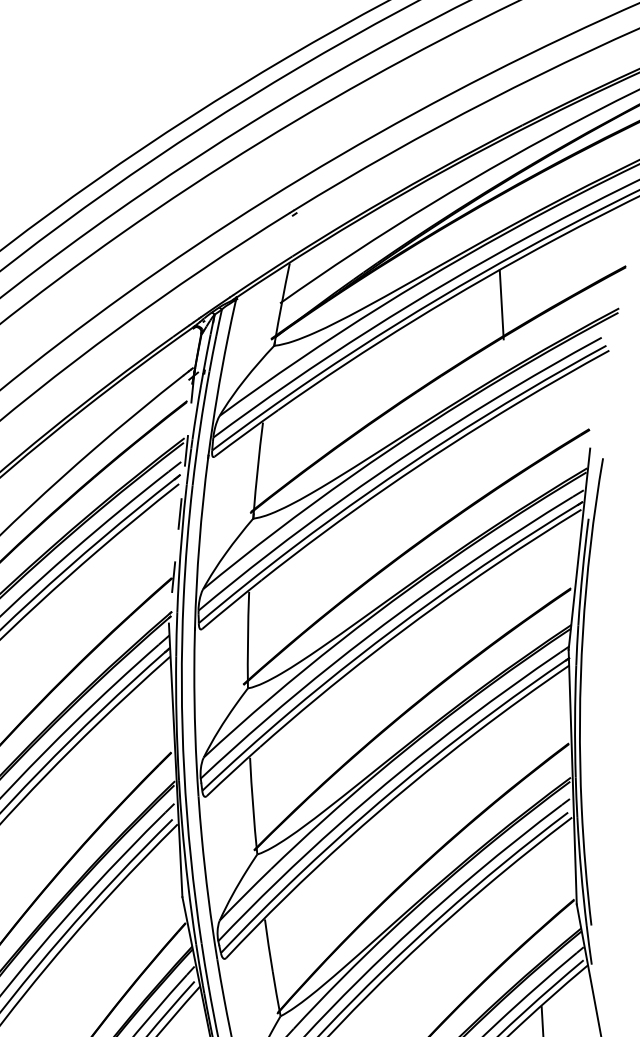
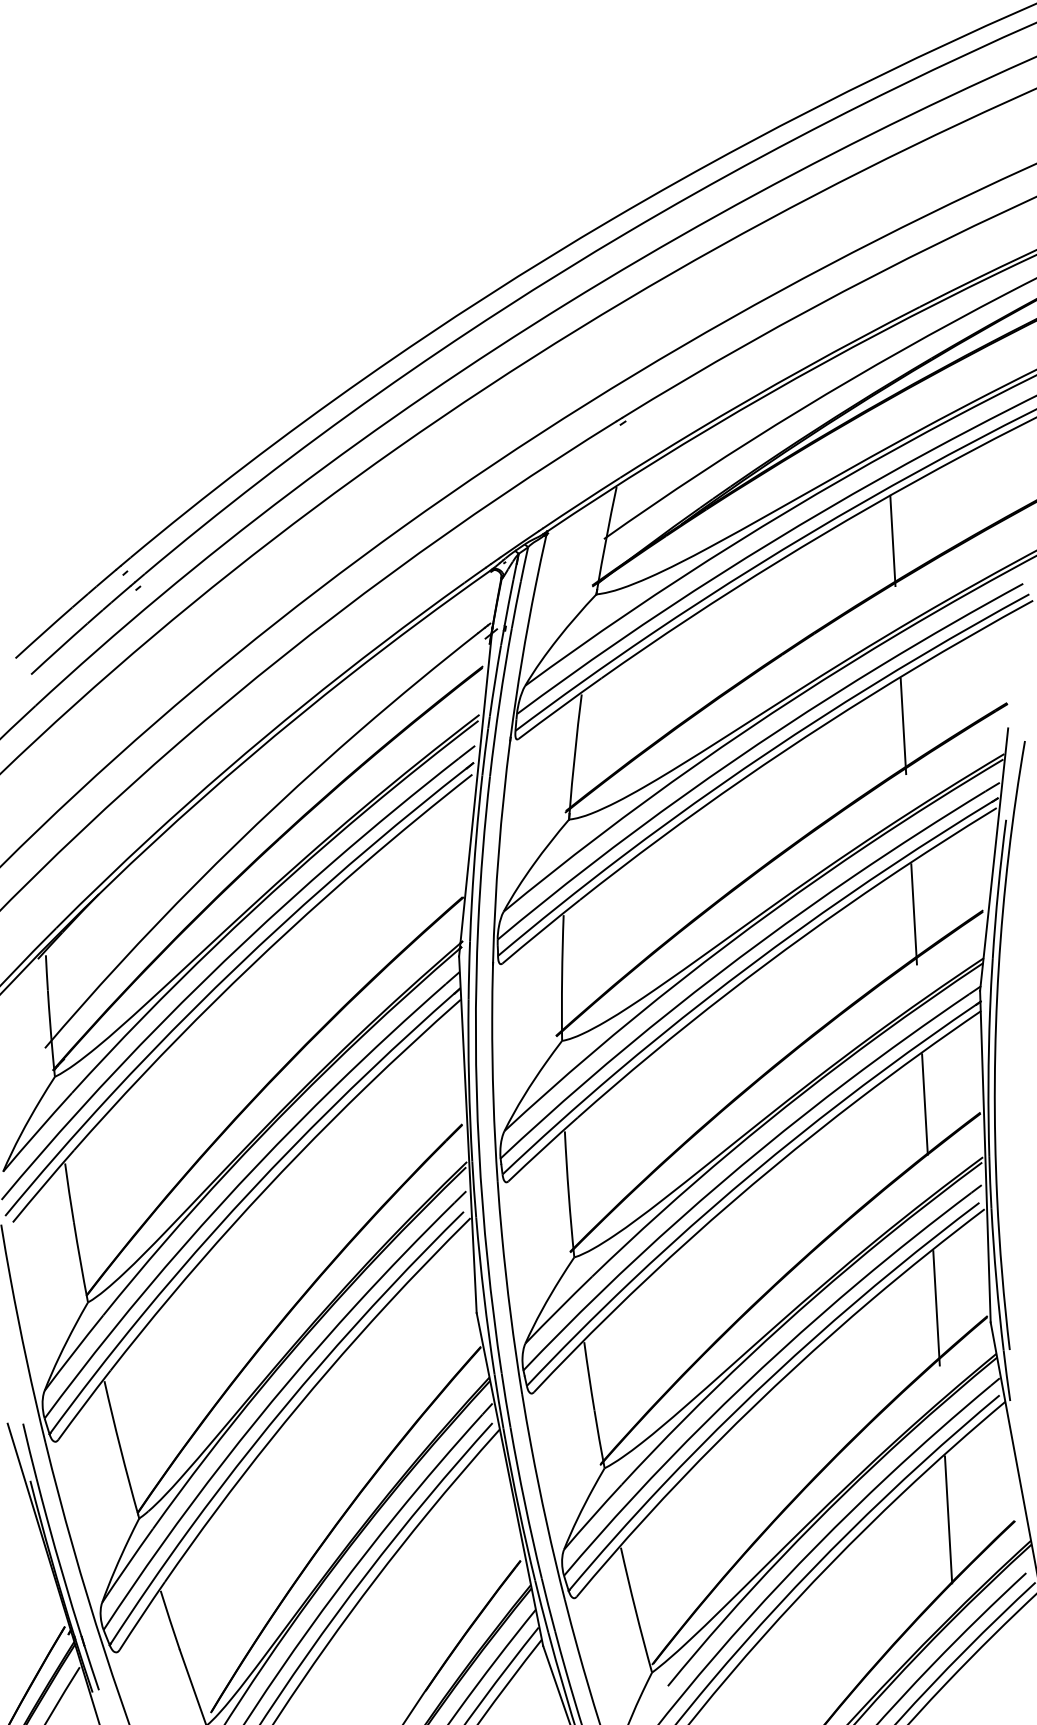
line: (509, 447) -> (903, 726), added
line: (181, 497) -> (475, 792), dashed -> solid
line: (517, 591) -> (913, 914), added
line: (525, 737) -> (924, 1104), added
line: (535, 893) -> (936, 1308), added

